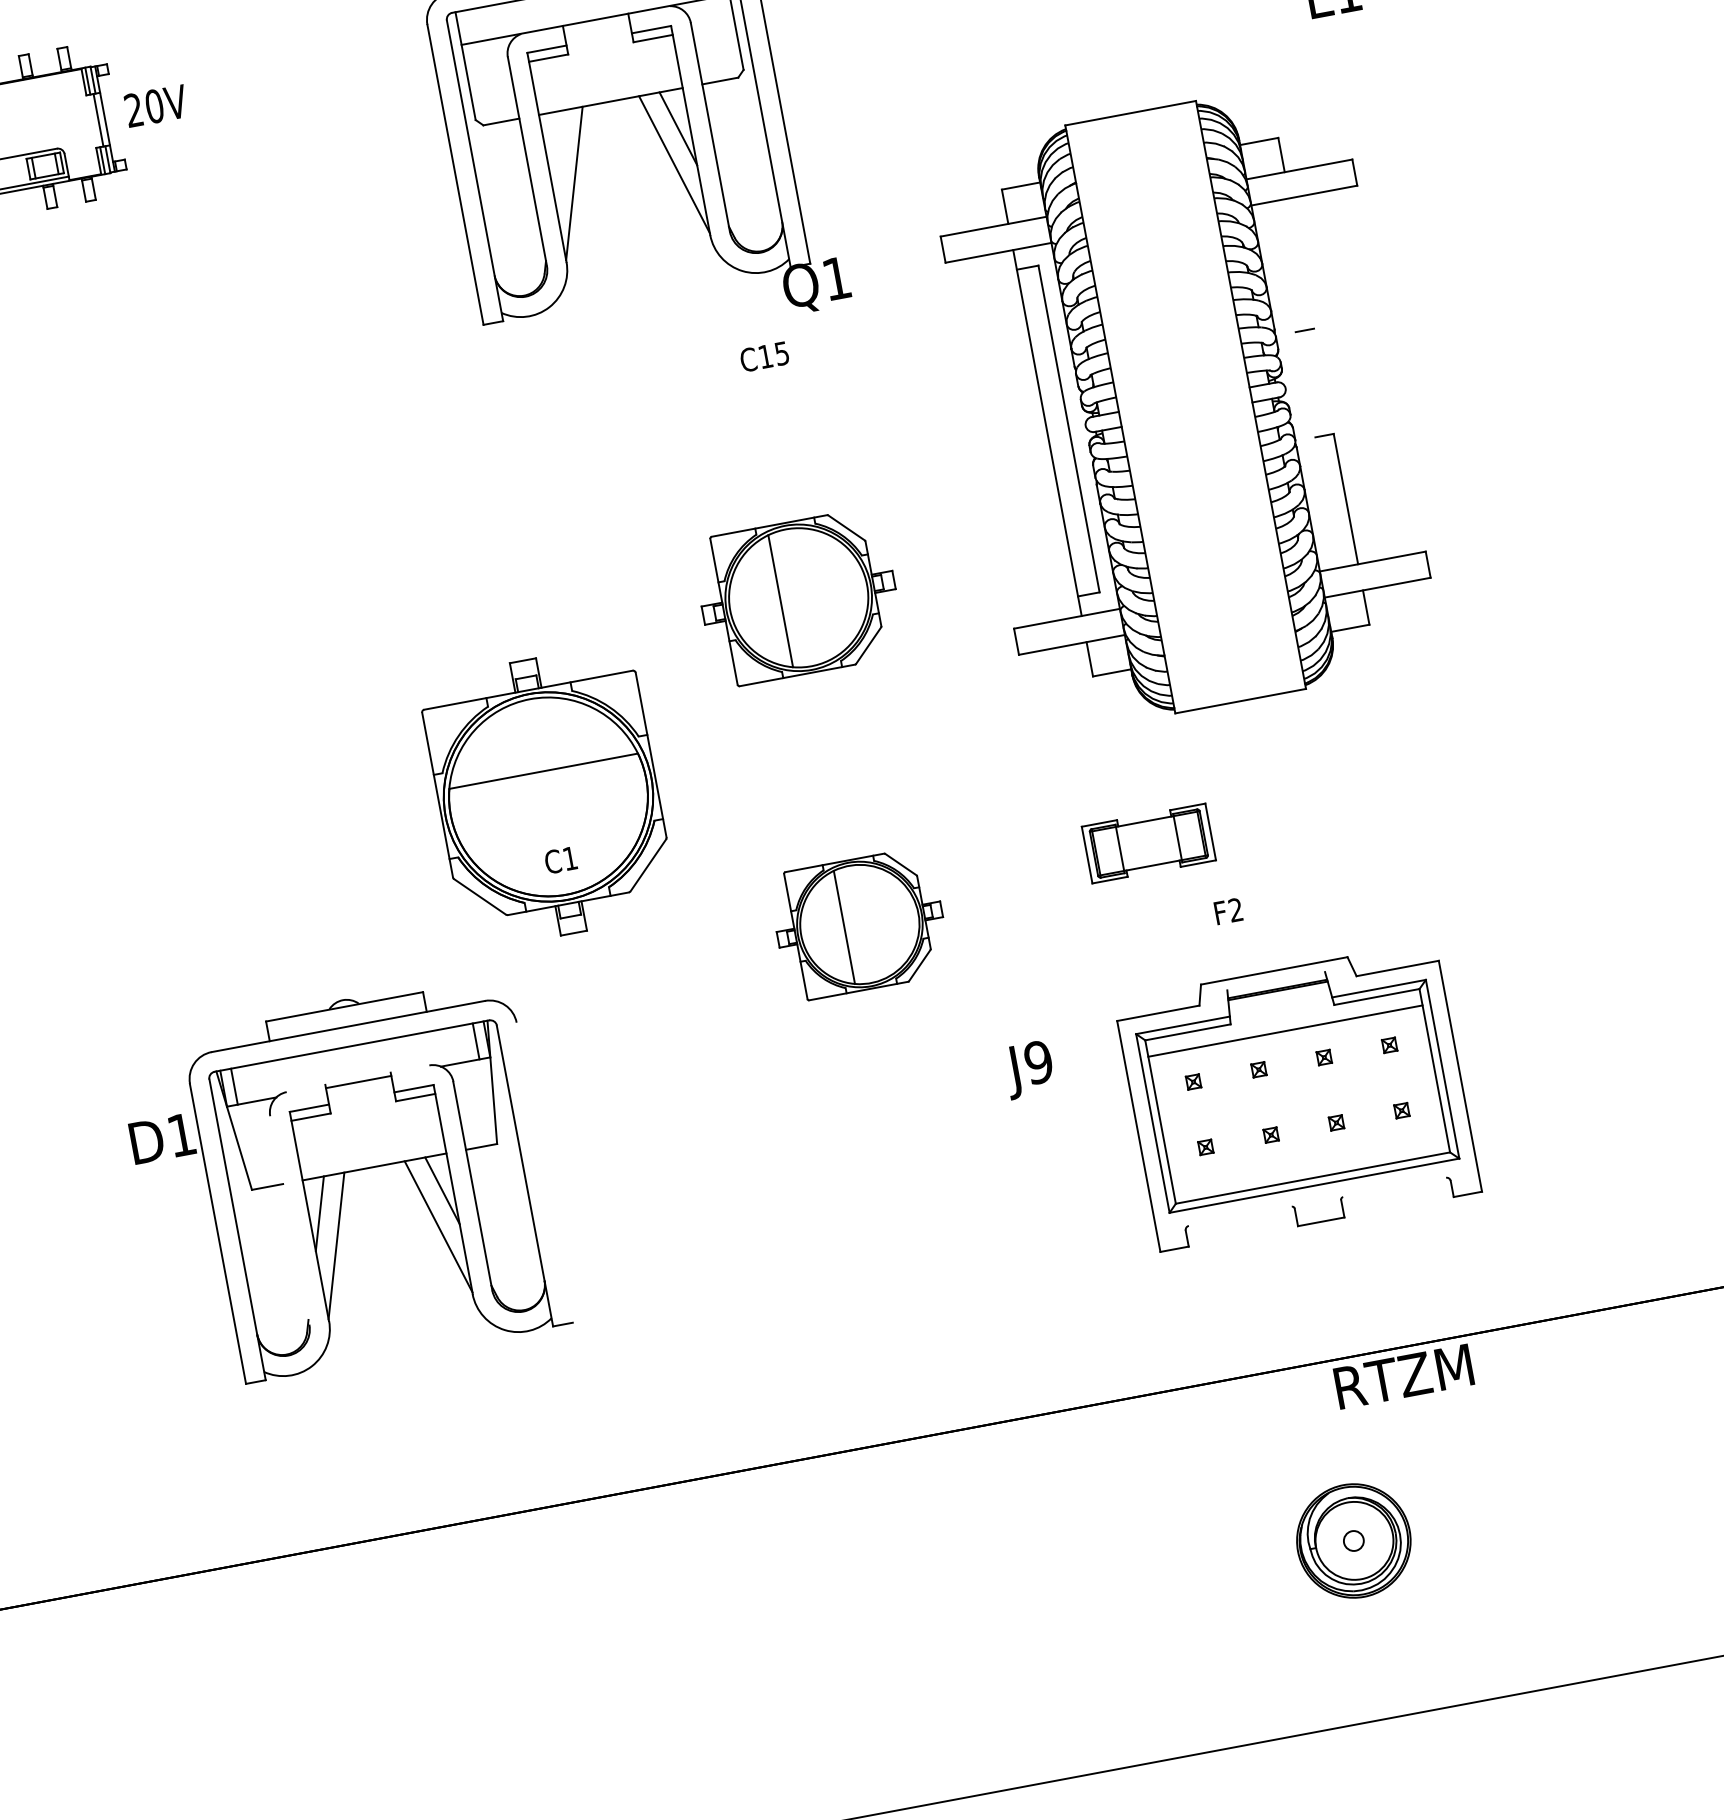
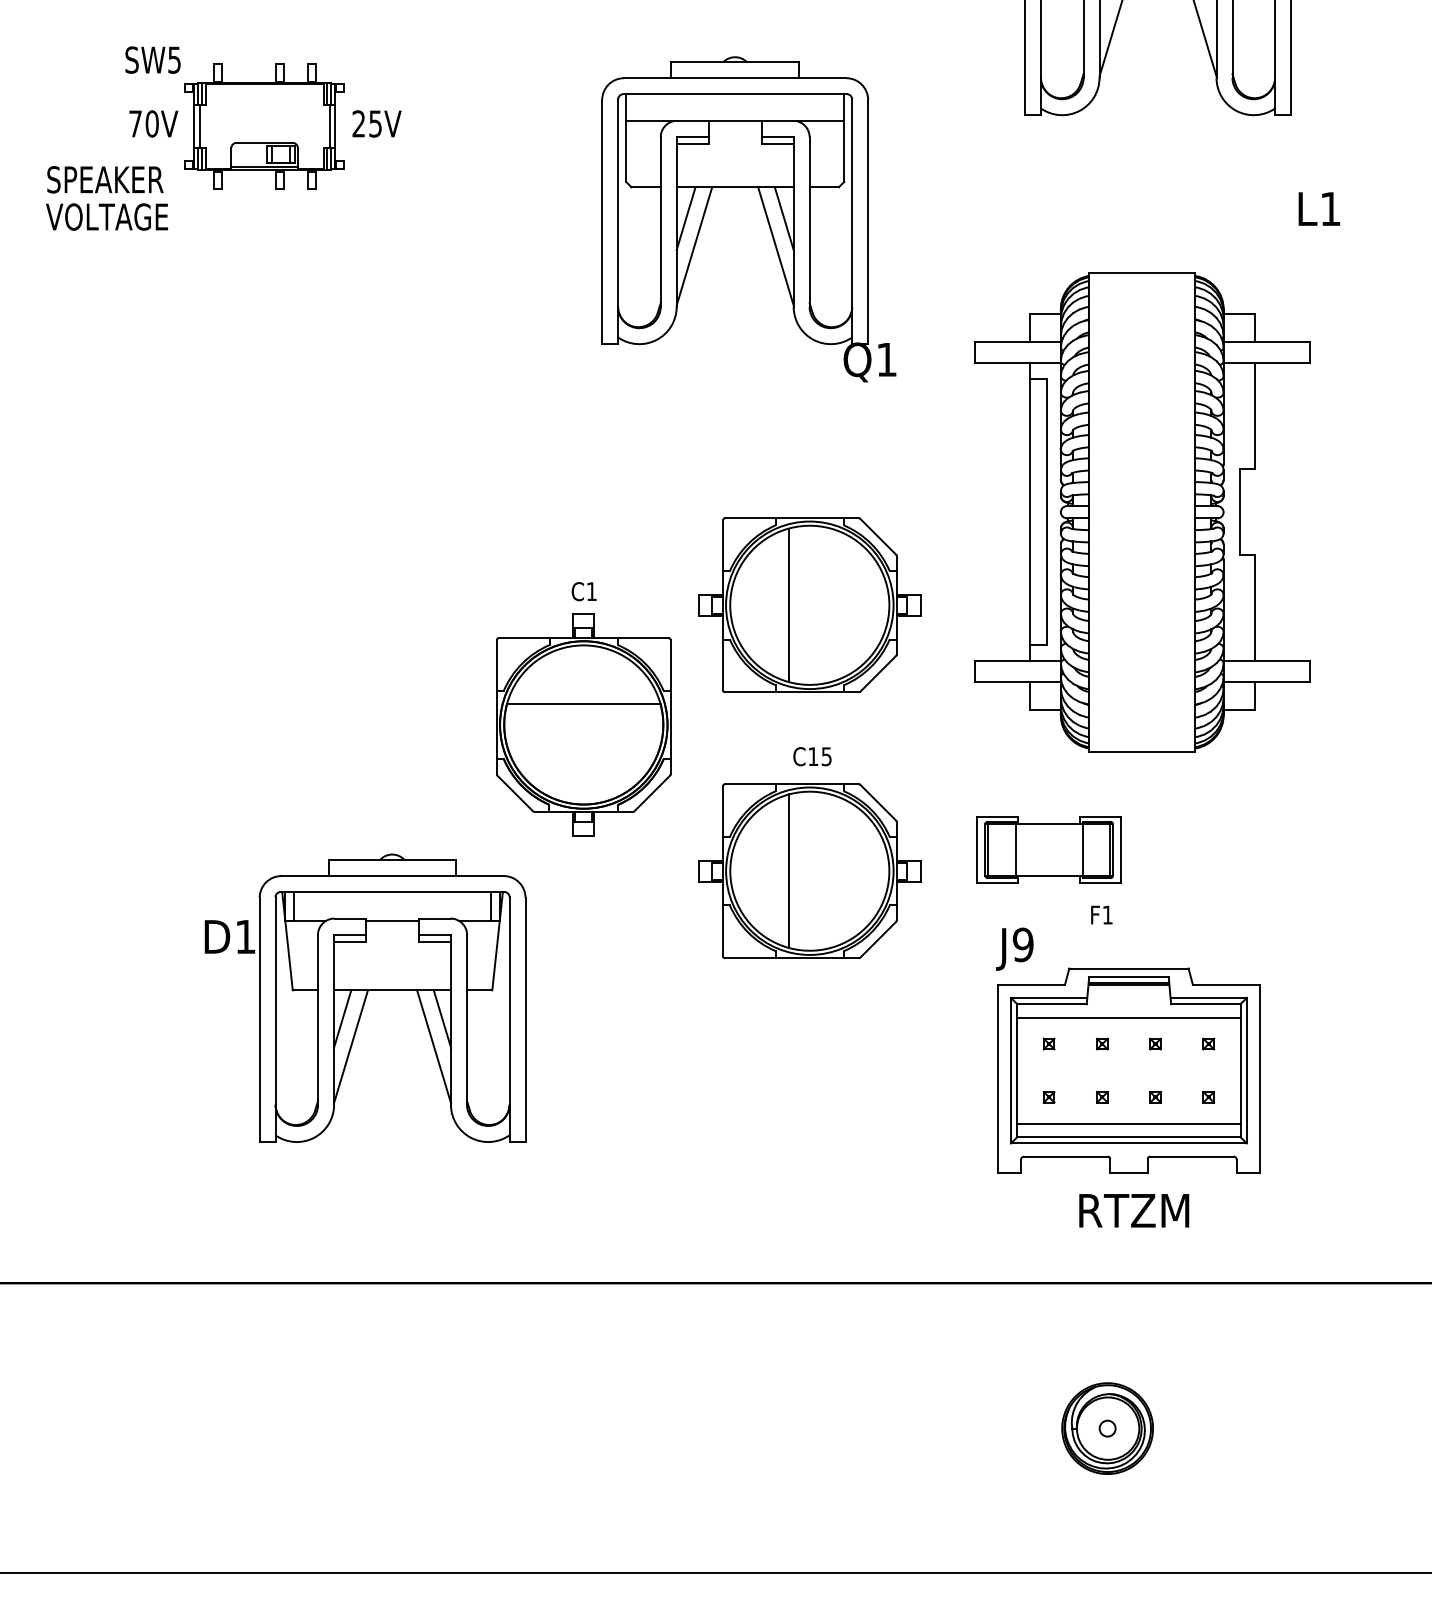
text: (154, 105) -> (375, 123), 20V -> 25V
line: (556, 151) -> (685, 218), added
line: (1301, 263) -> (1254, 416), added
text: (764, 356) -> (812, 756), moved
line: (1305, 385) -> (1239, 512), added
part: (798, 597) -> (809, 604), size x1.43
part: (1148, 843) -> (1048, 849), size x1.43
text: (559, 860) -> (583, 591), moved
text: (1235, 909) -> (1107, 914), F2 -> F1
part: (859, 923) -> (809, 870), size x1.67
line: (1275, 980) -> (1128, 976), added
text: (1028, 1068) -> (1014, 948), moved
line: (409, 1069) -> (434, 918), added
line: (305, 1088) -> (349, 918), added
line: (1309, 1161) -> (1128, 1123), added
line: (544, 1172) -> (525, 1019), added
line: (1394, 1187) -> (1191, 1156), added
line: (1240, 1216) -> (1066, 1156), added
line: (290, 1219) -> (318, 1019), added
text: (1404, 1376) -> (1134, 1210), moved

